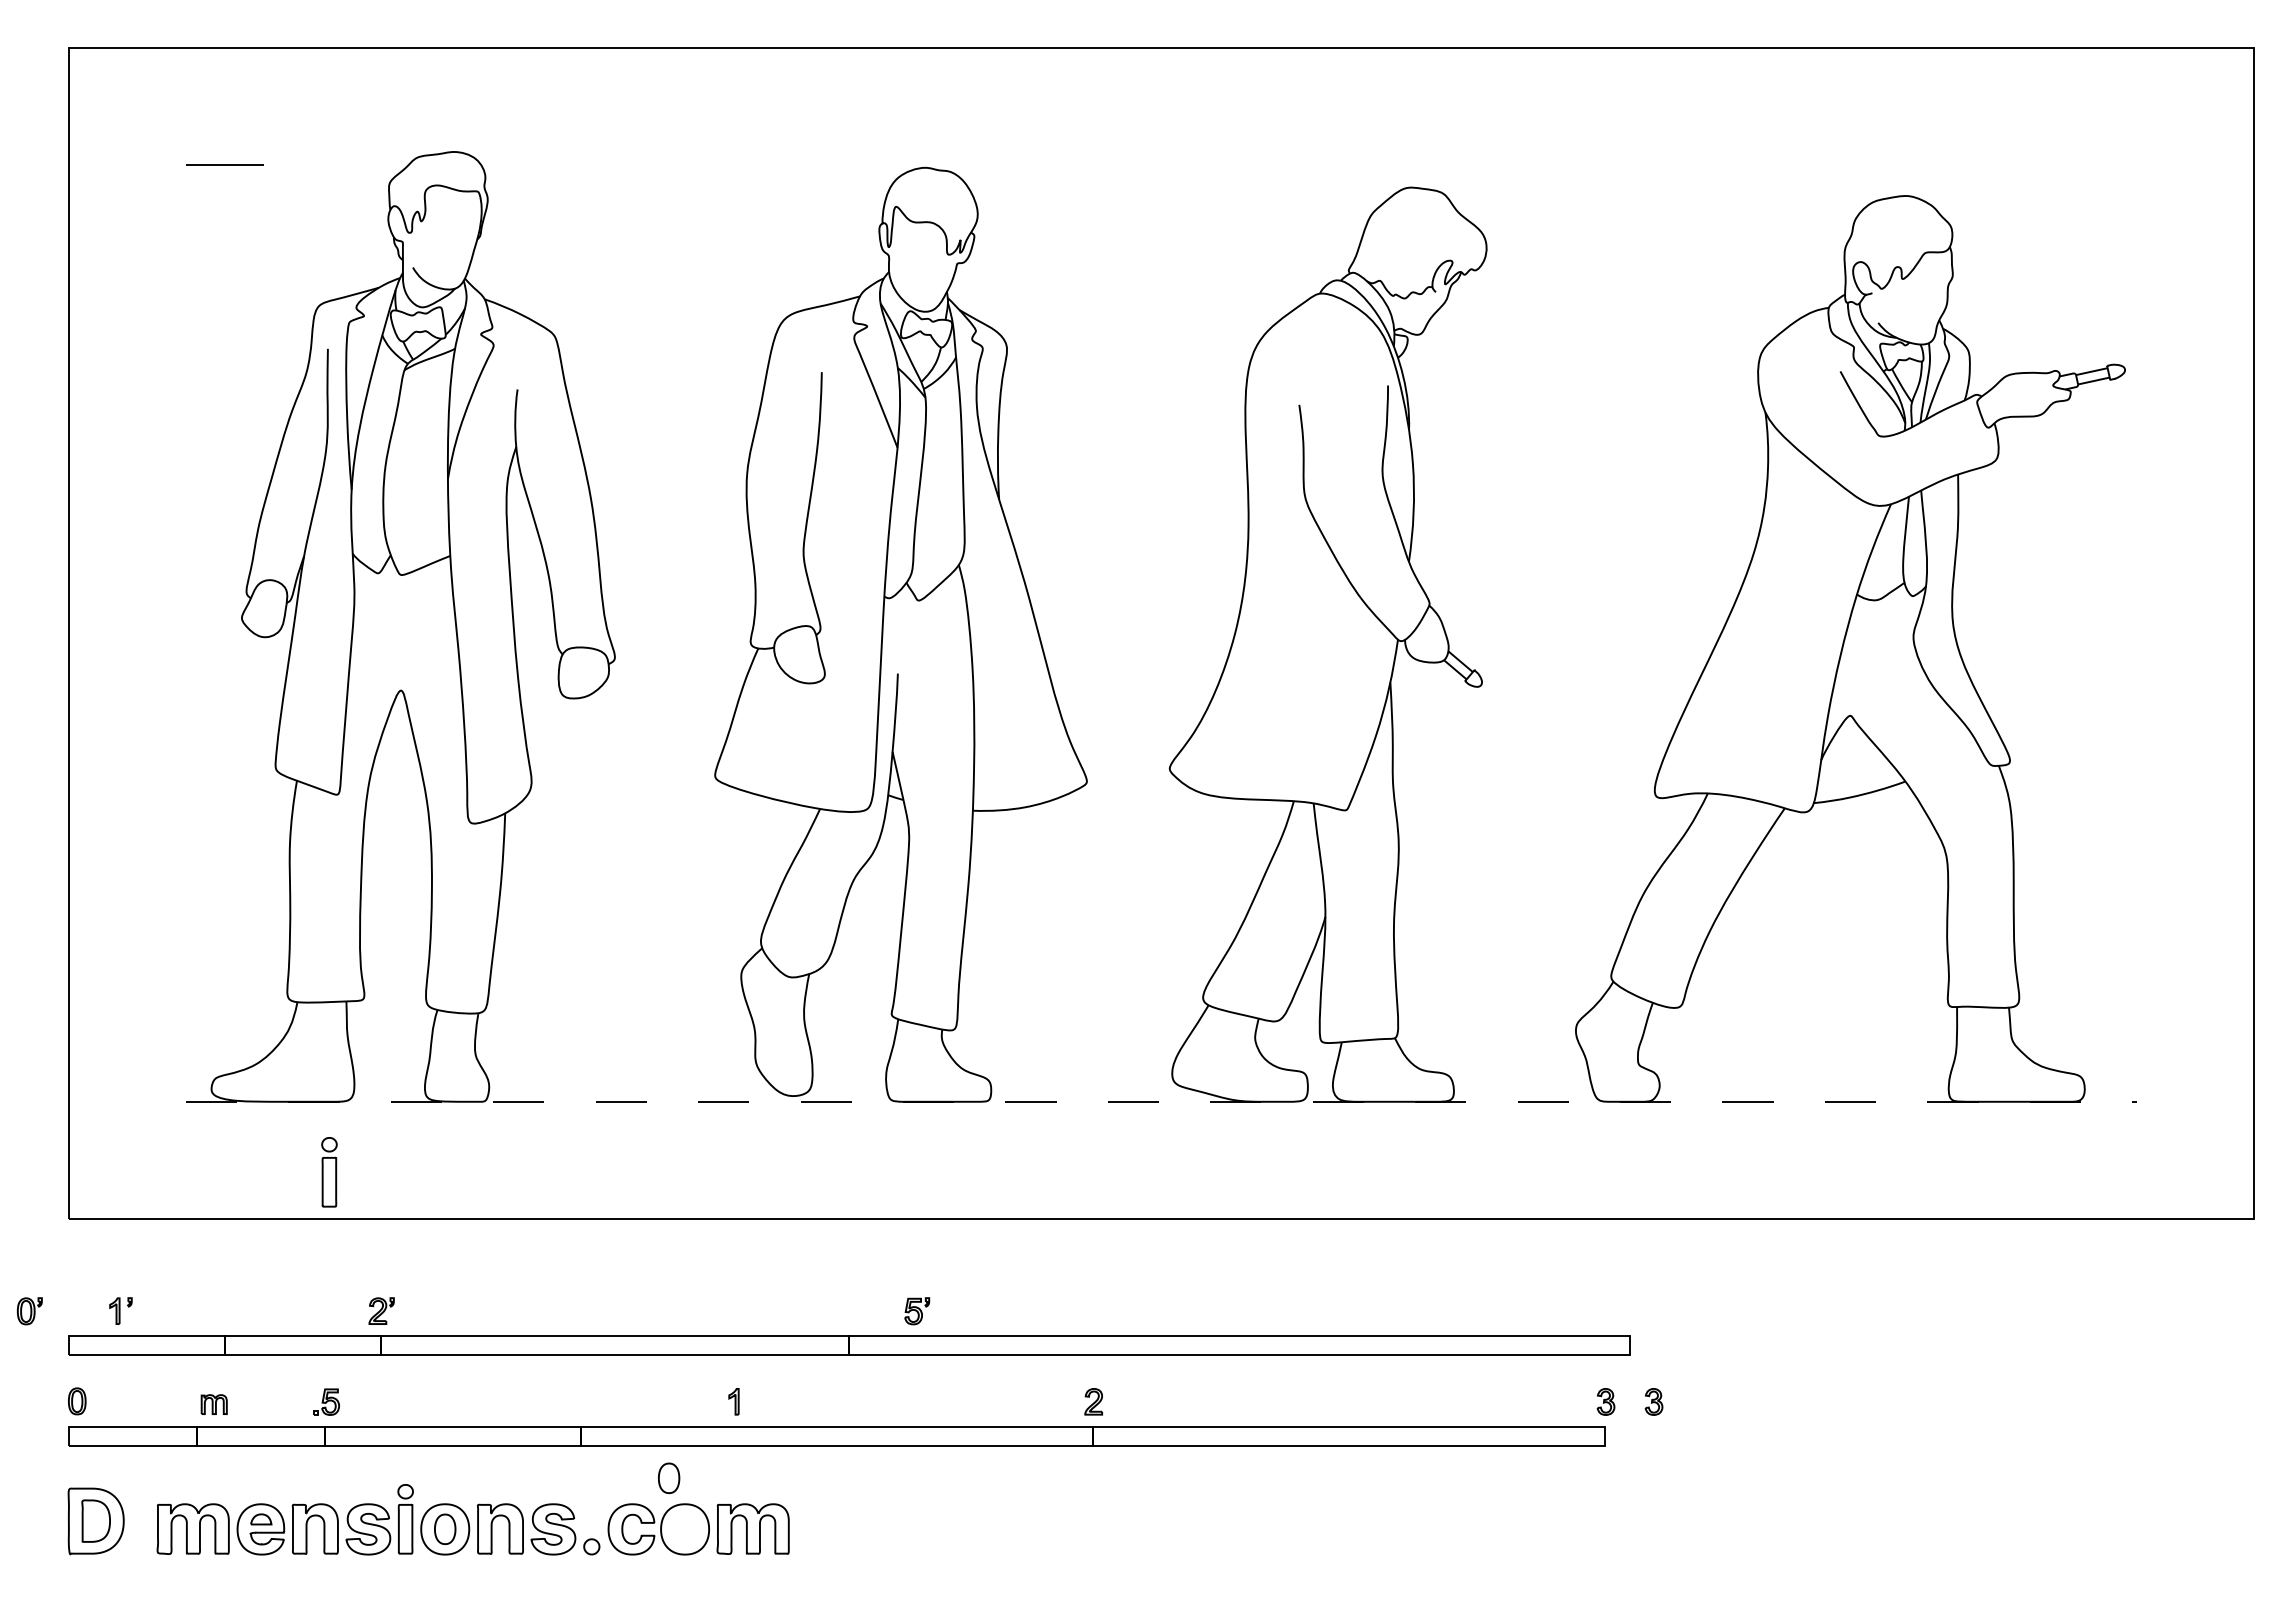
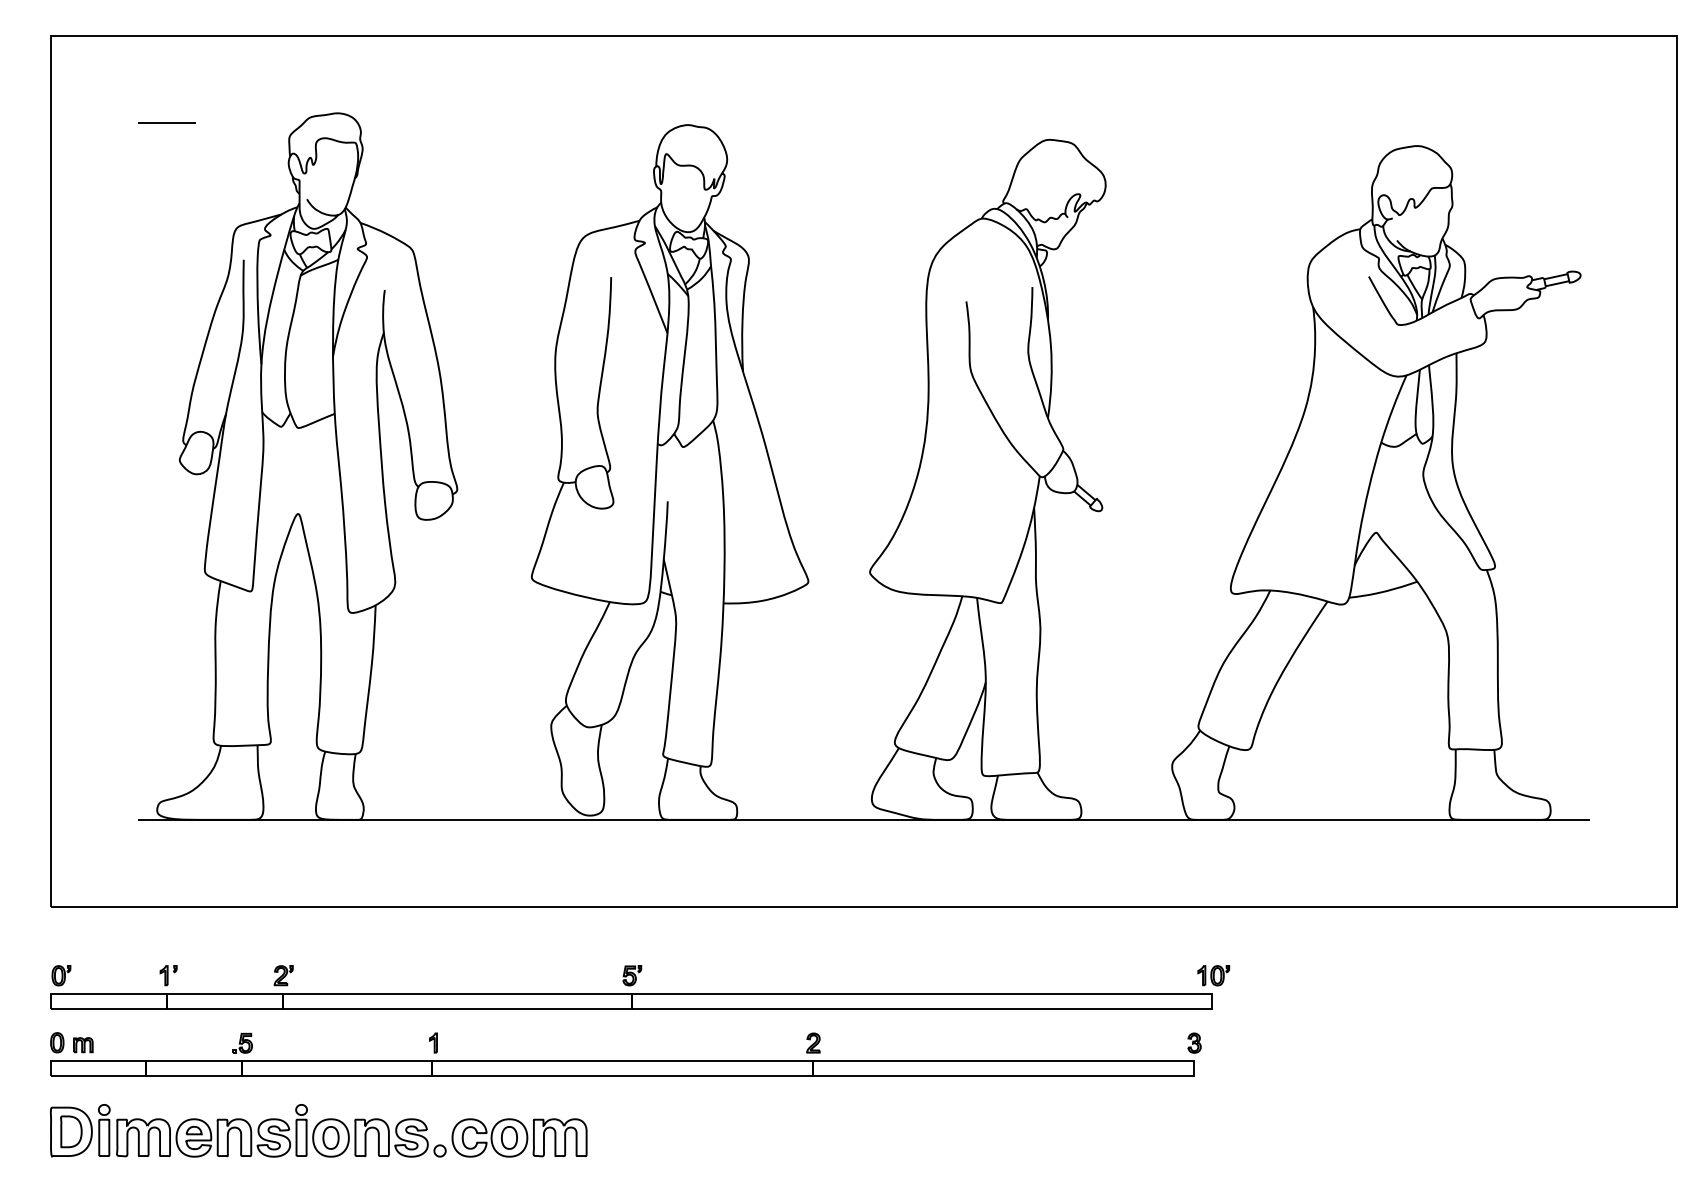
line: (1161, 1101) -> (863, 819), dashed -> solid
part: (329, 1172) -> (104, 1130), moved
part: (120, 1310) -> (168, 975), moved
part: (29, 1311) -> (61, 975), moved
part: (917, 1311) -> (632, 975), moved
part: (1631, 1311) -> (1213, 975), added
part: (733, 1401) -> (433, 1042), moved
part: (1653, 1401) -> (1229, 1042), removed
part: (213, 1404) -> (82, 1045), moved
part: (669, 1477) -> (509, 1137), moved

